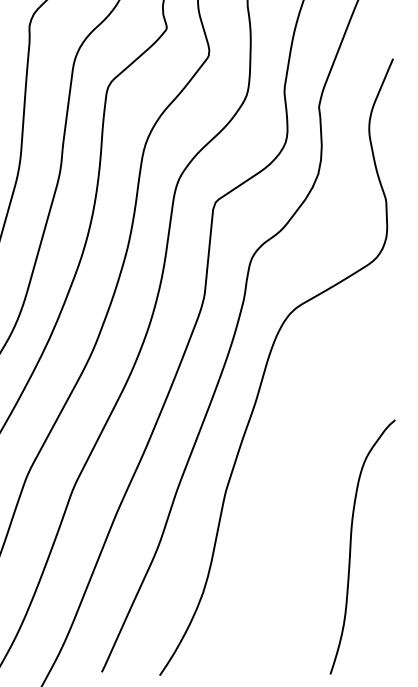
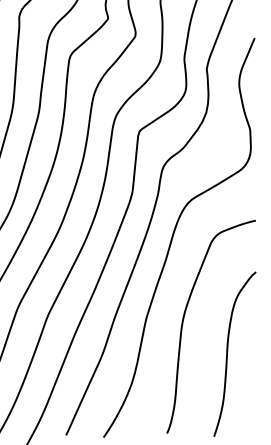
curve: (284, 493) -> (184, 319), added

